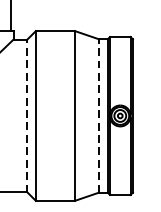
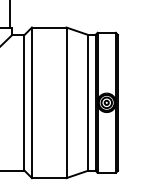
line: (27, 115) -> (24, 102), dashed -> solid
line: (99, 115) -> (88, 102), dashed -> solid

